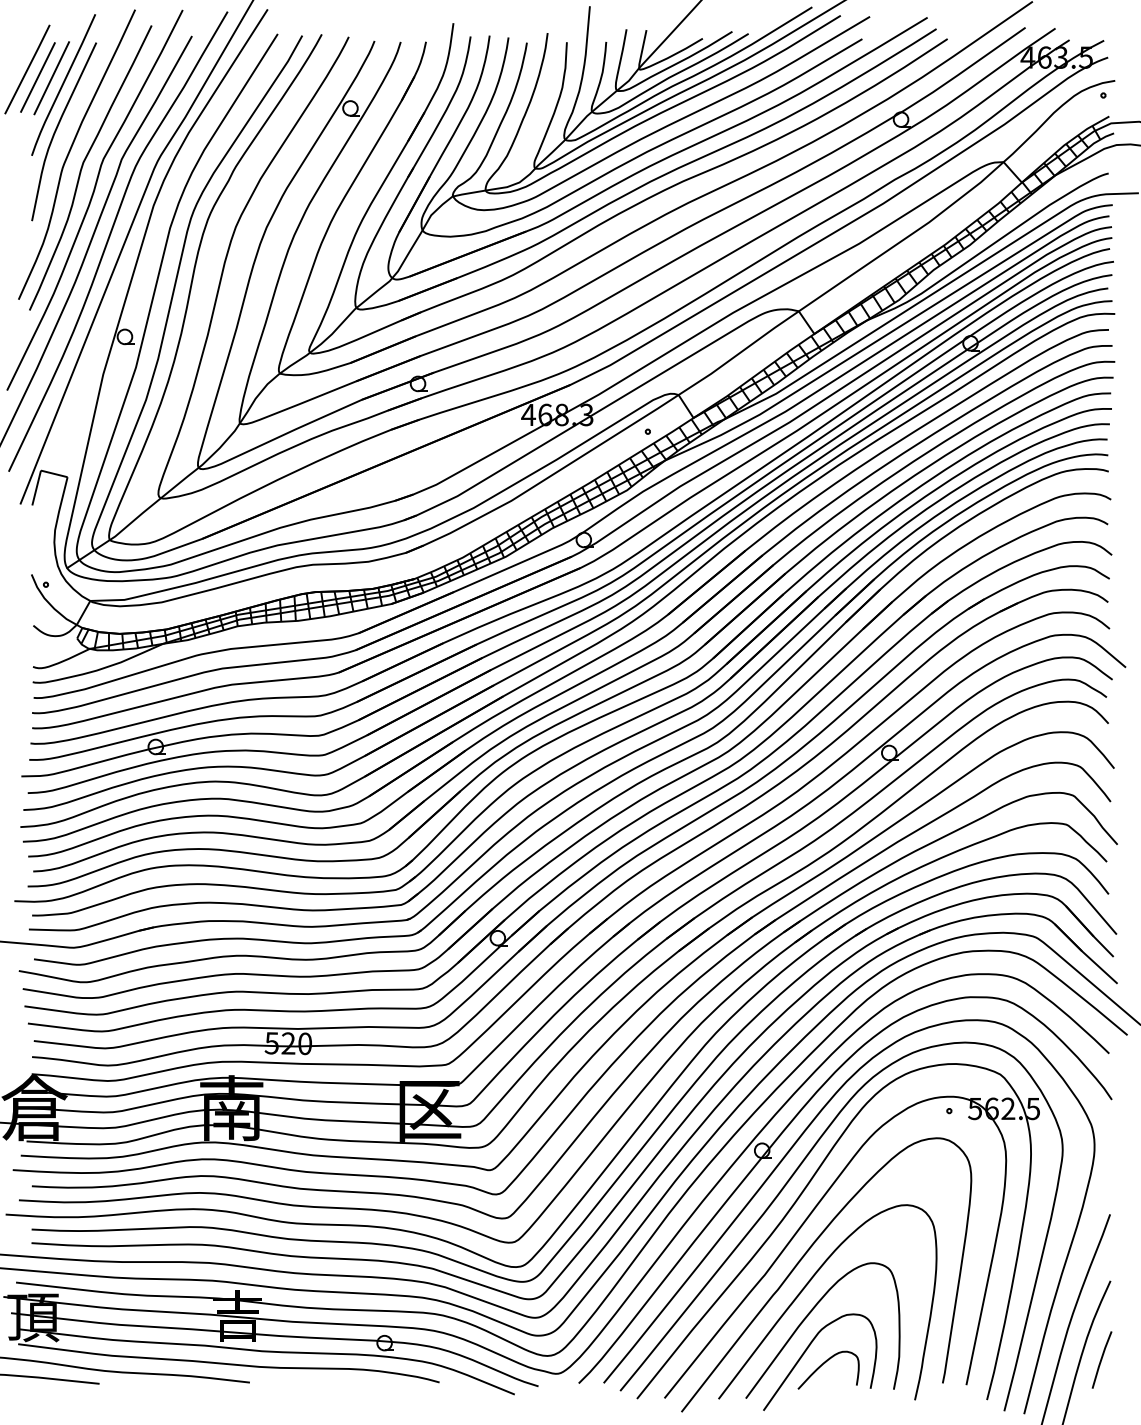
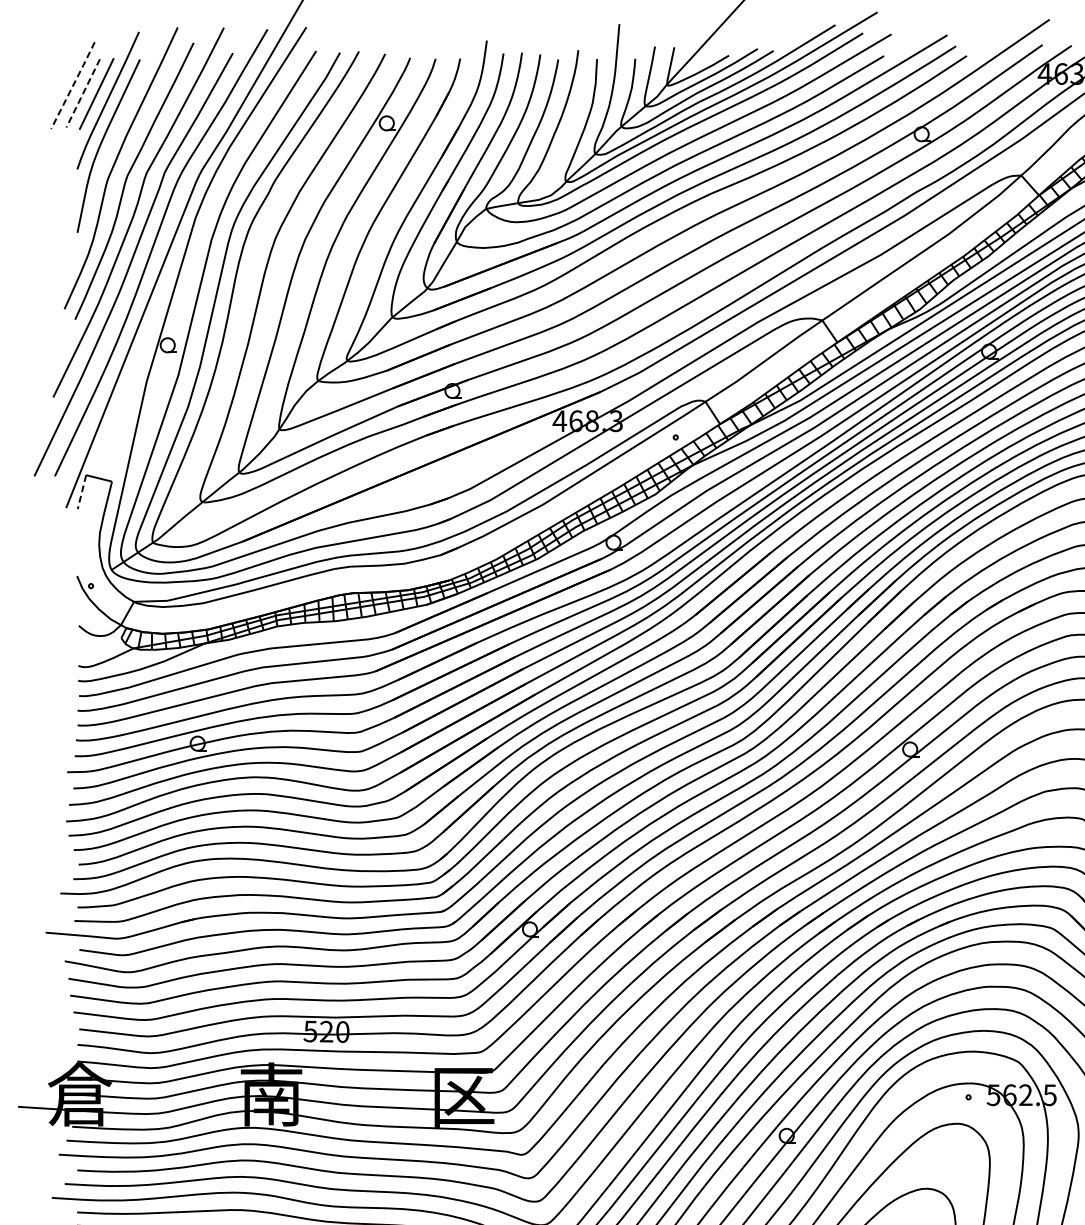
line: (27, 68) -> (73, 84), solid -> dashed
line: (37, 77) -> (82, 93), solid -> dashed
line: (36, 488) -> (81, 492), solid -> dashed

